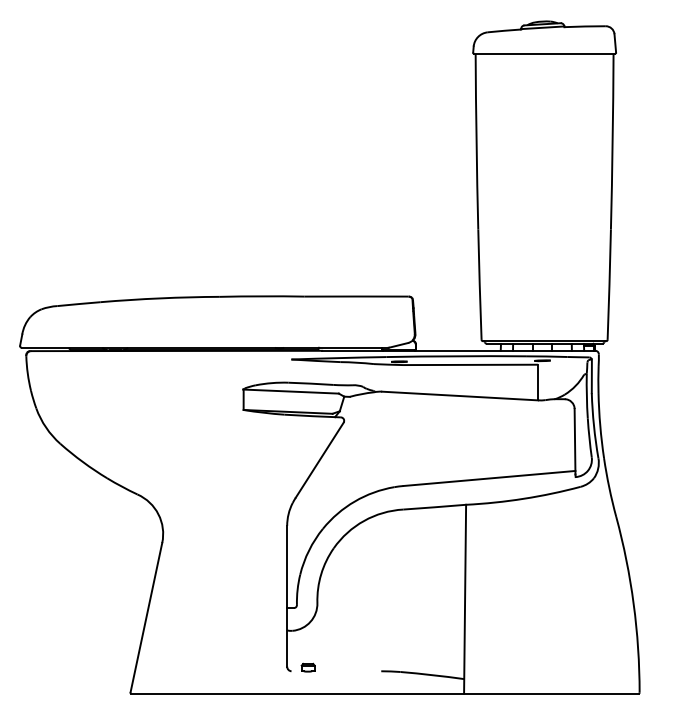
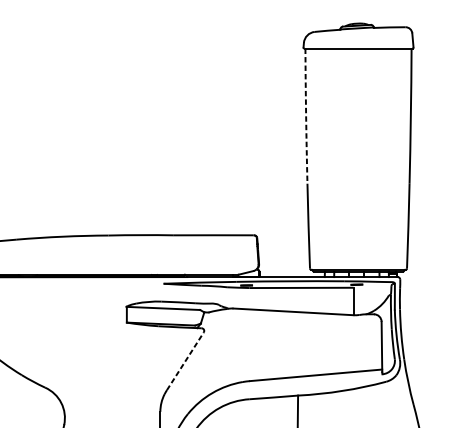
arc: (476, 141) -> (306, 115), solid -> dashed
line: (319, 460) -> (185, 361), solid -> dashed

